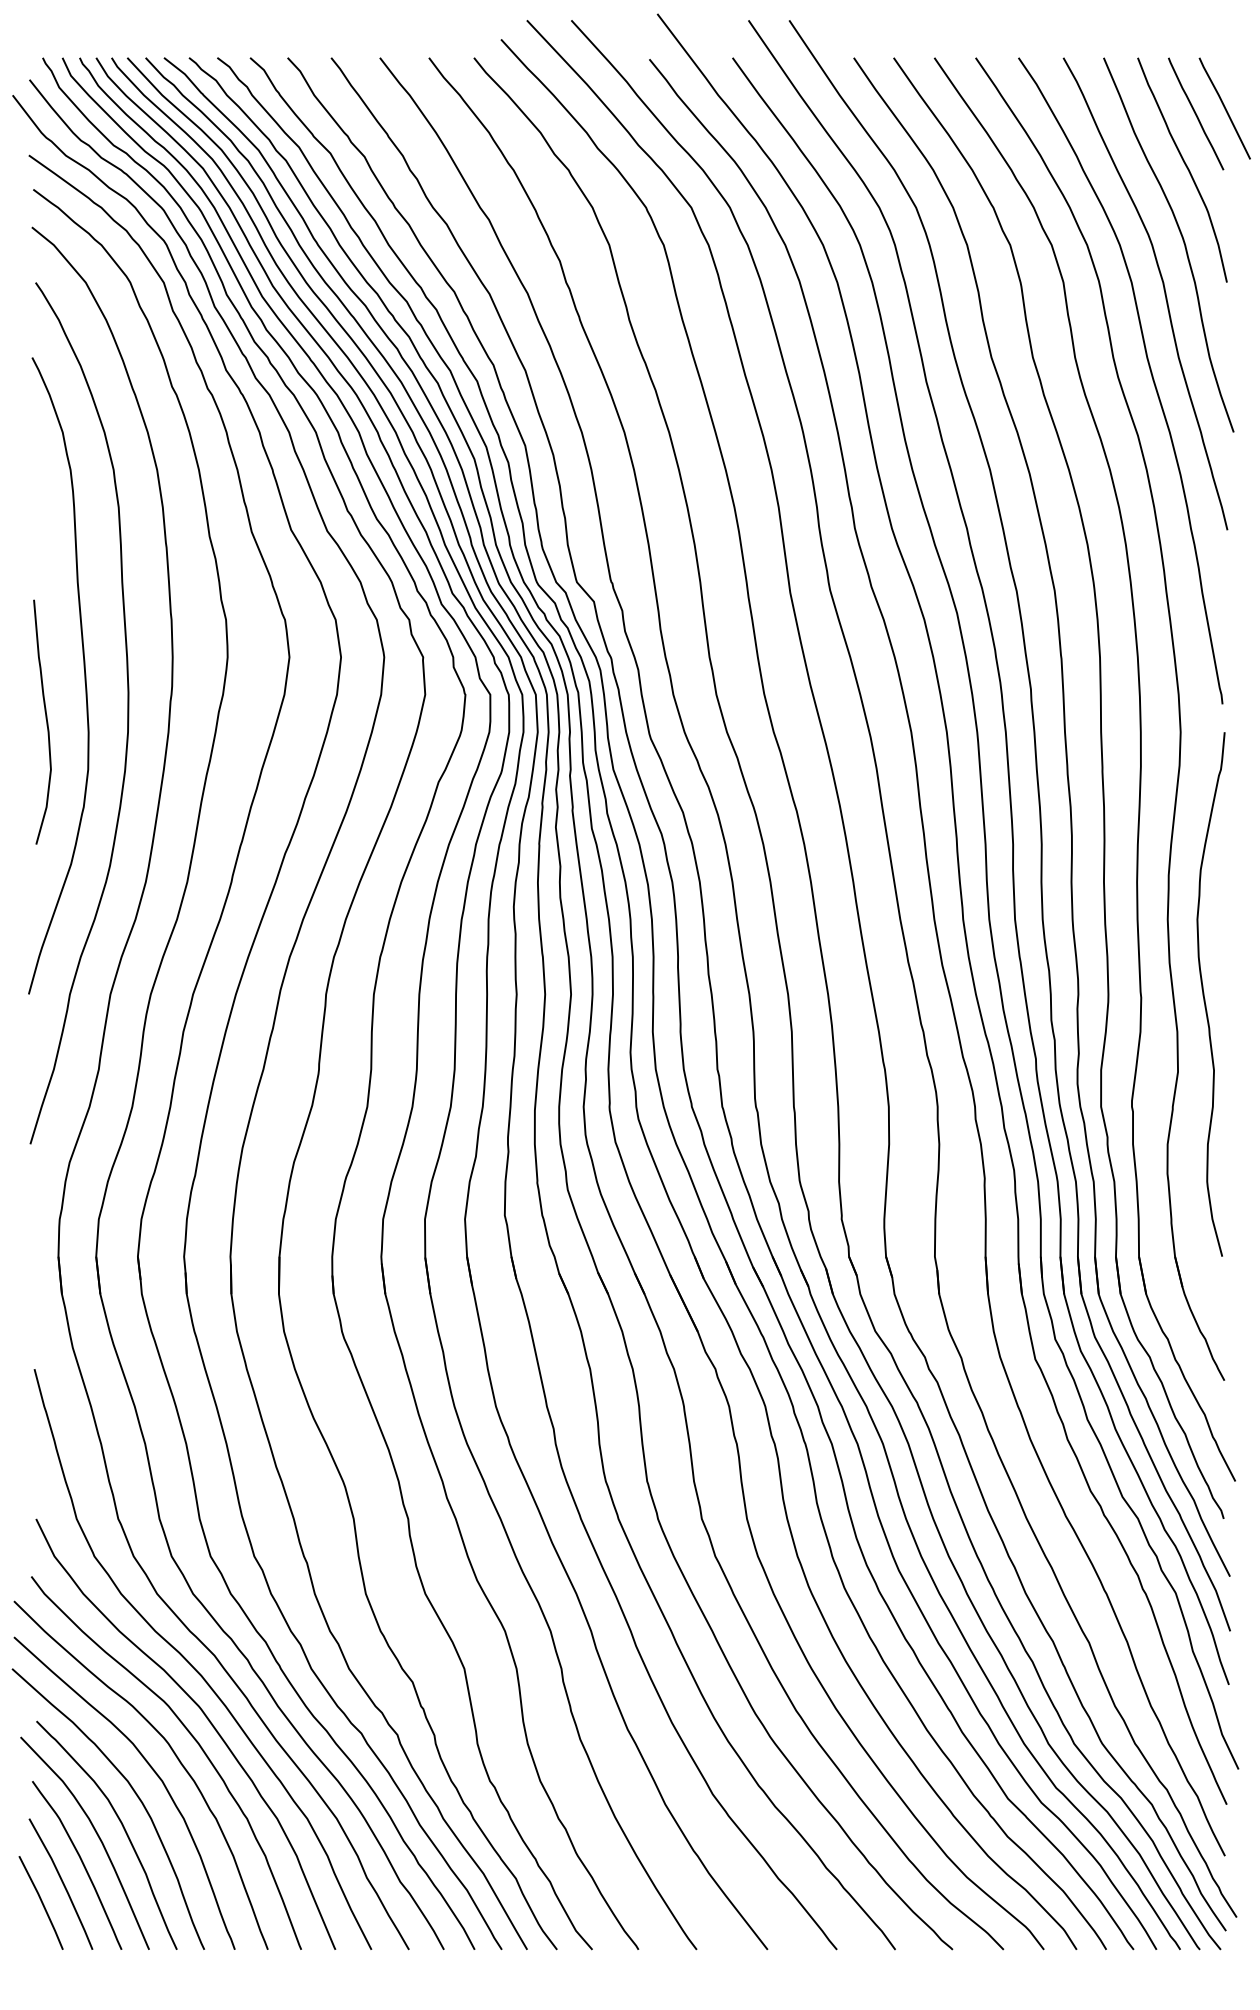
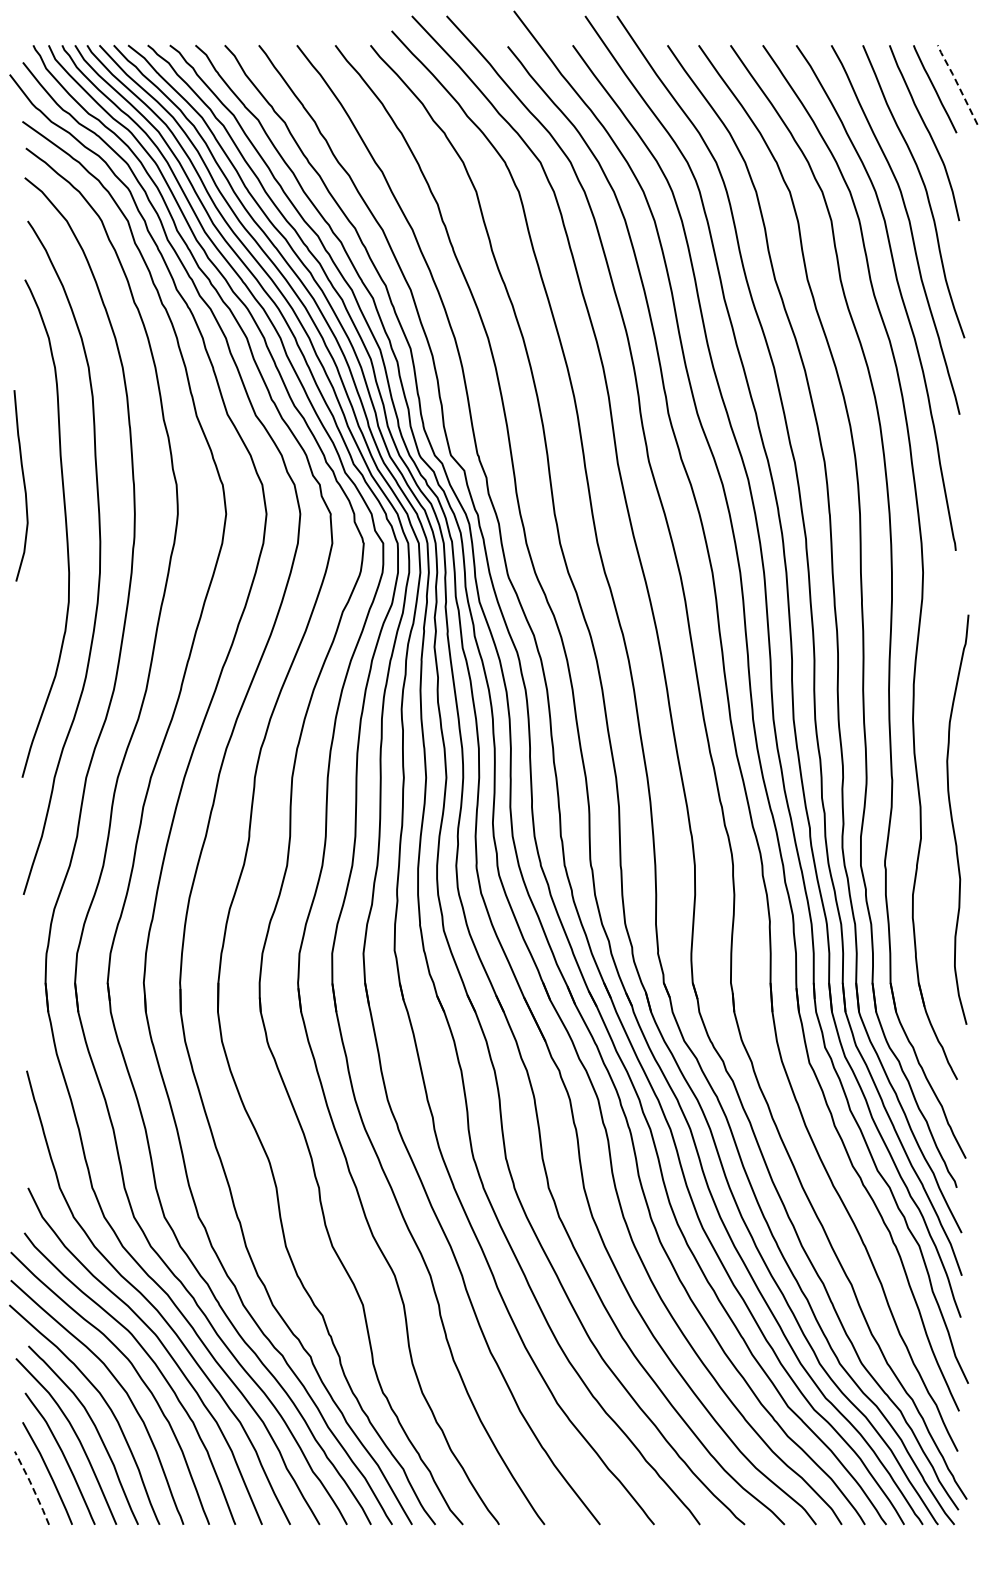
line: (1224, 106) -> (957, 83), solid -> dashed
curve: (45, 721) -> (23, 485), moved
curve: (1205, 996) -> (953, 821), moved
line: (41, 1902) -> (32, 1487), solid -> dashed

